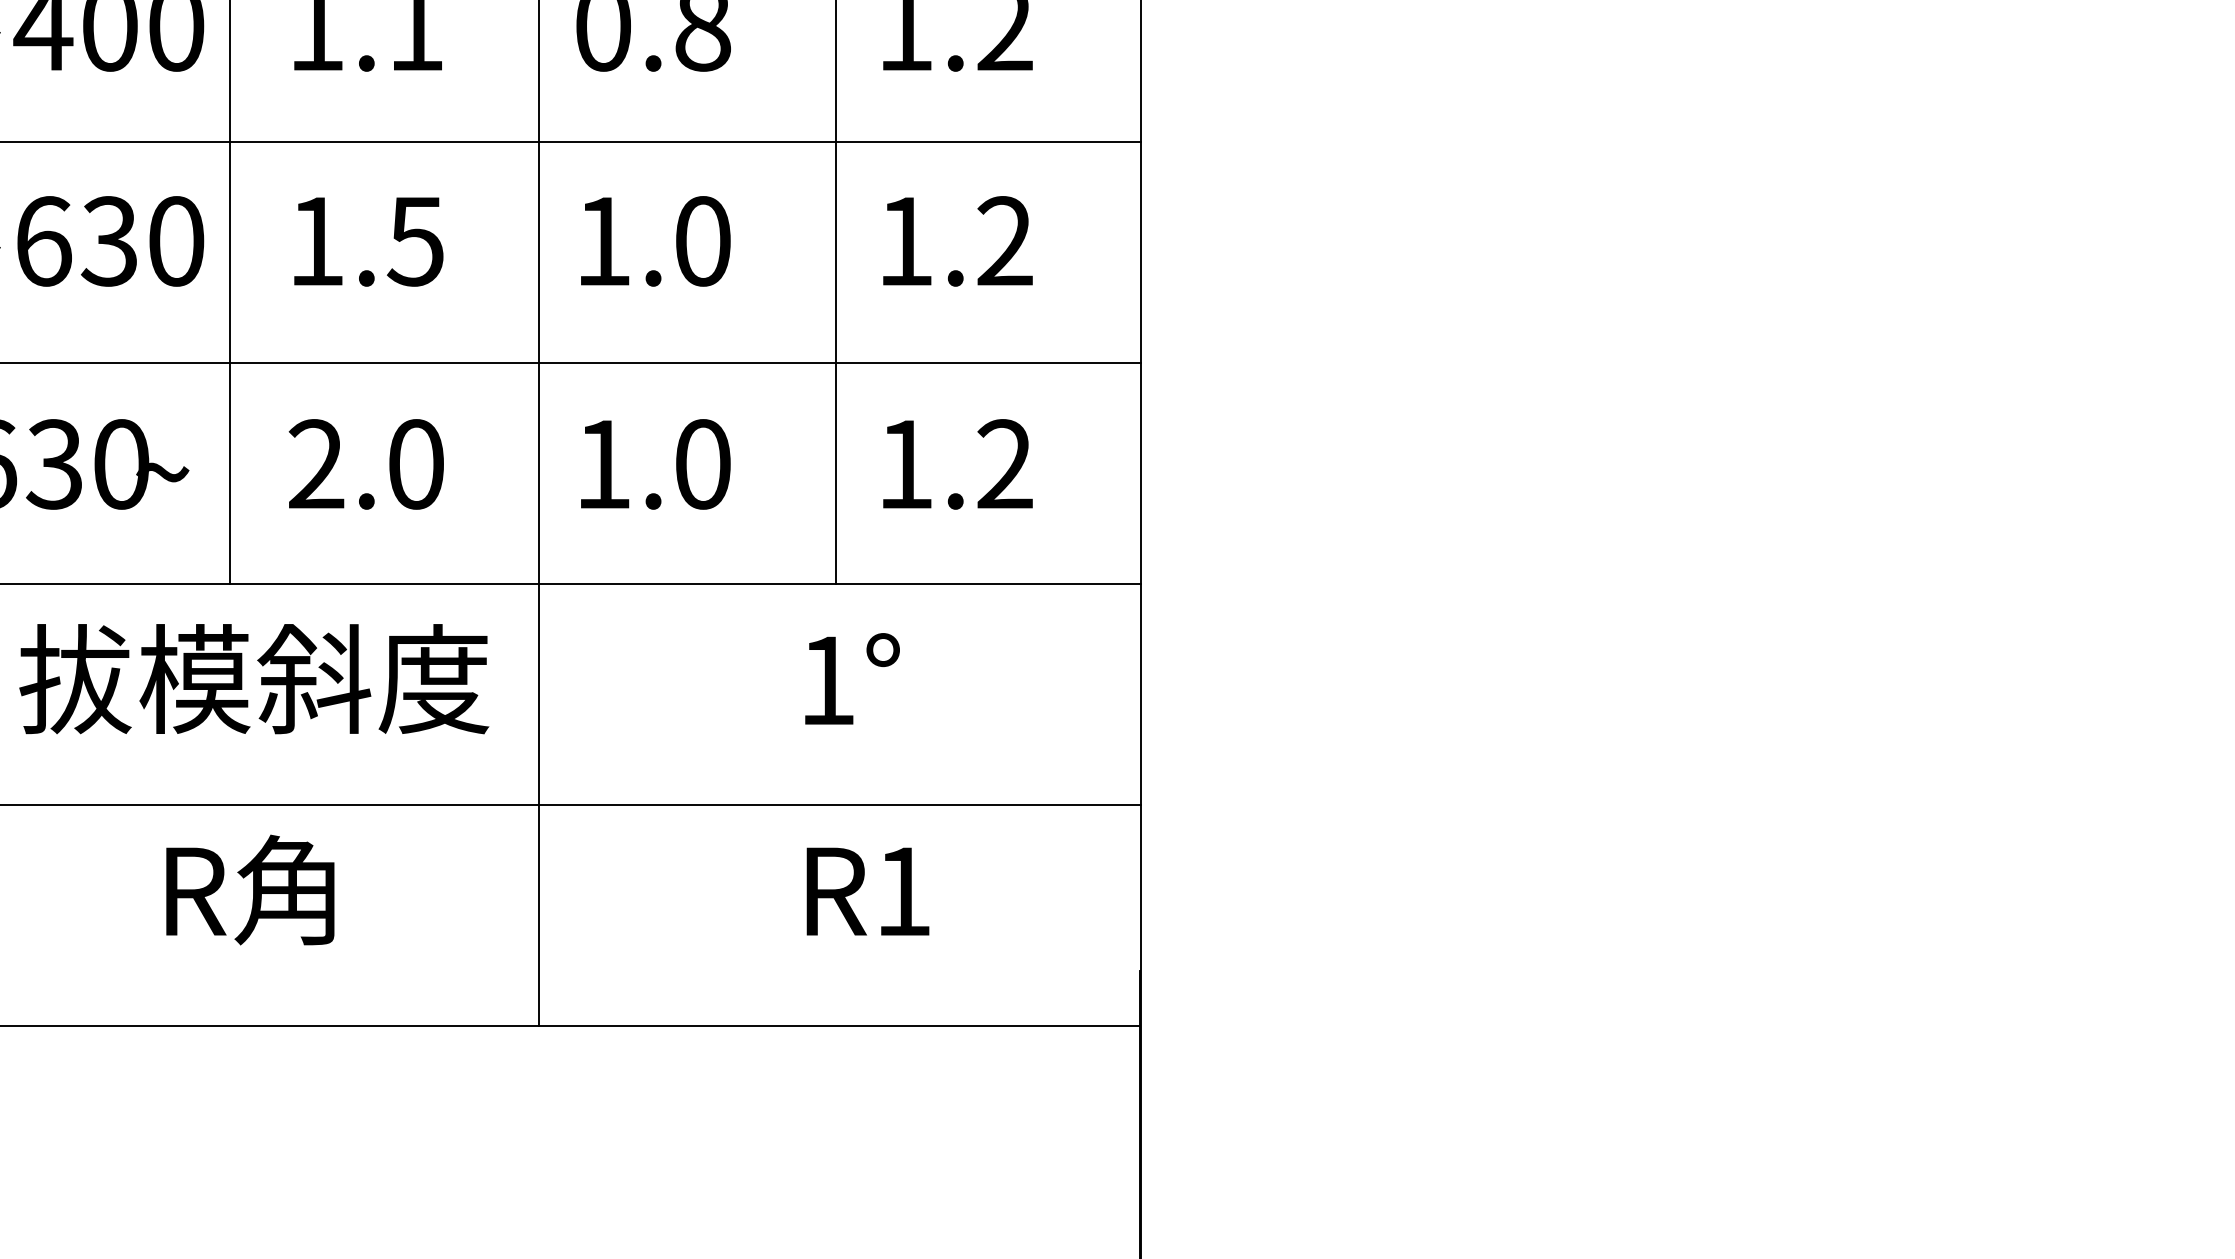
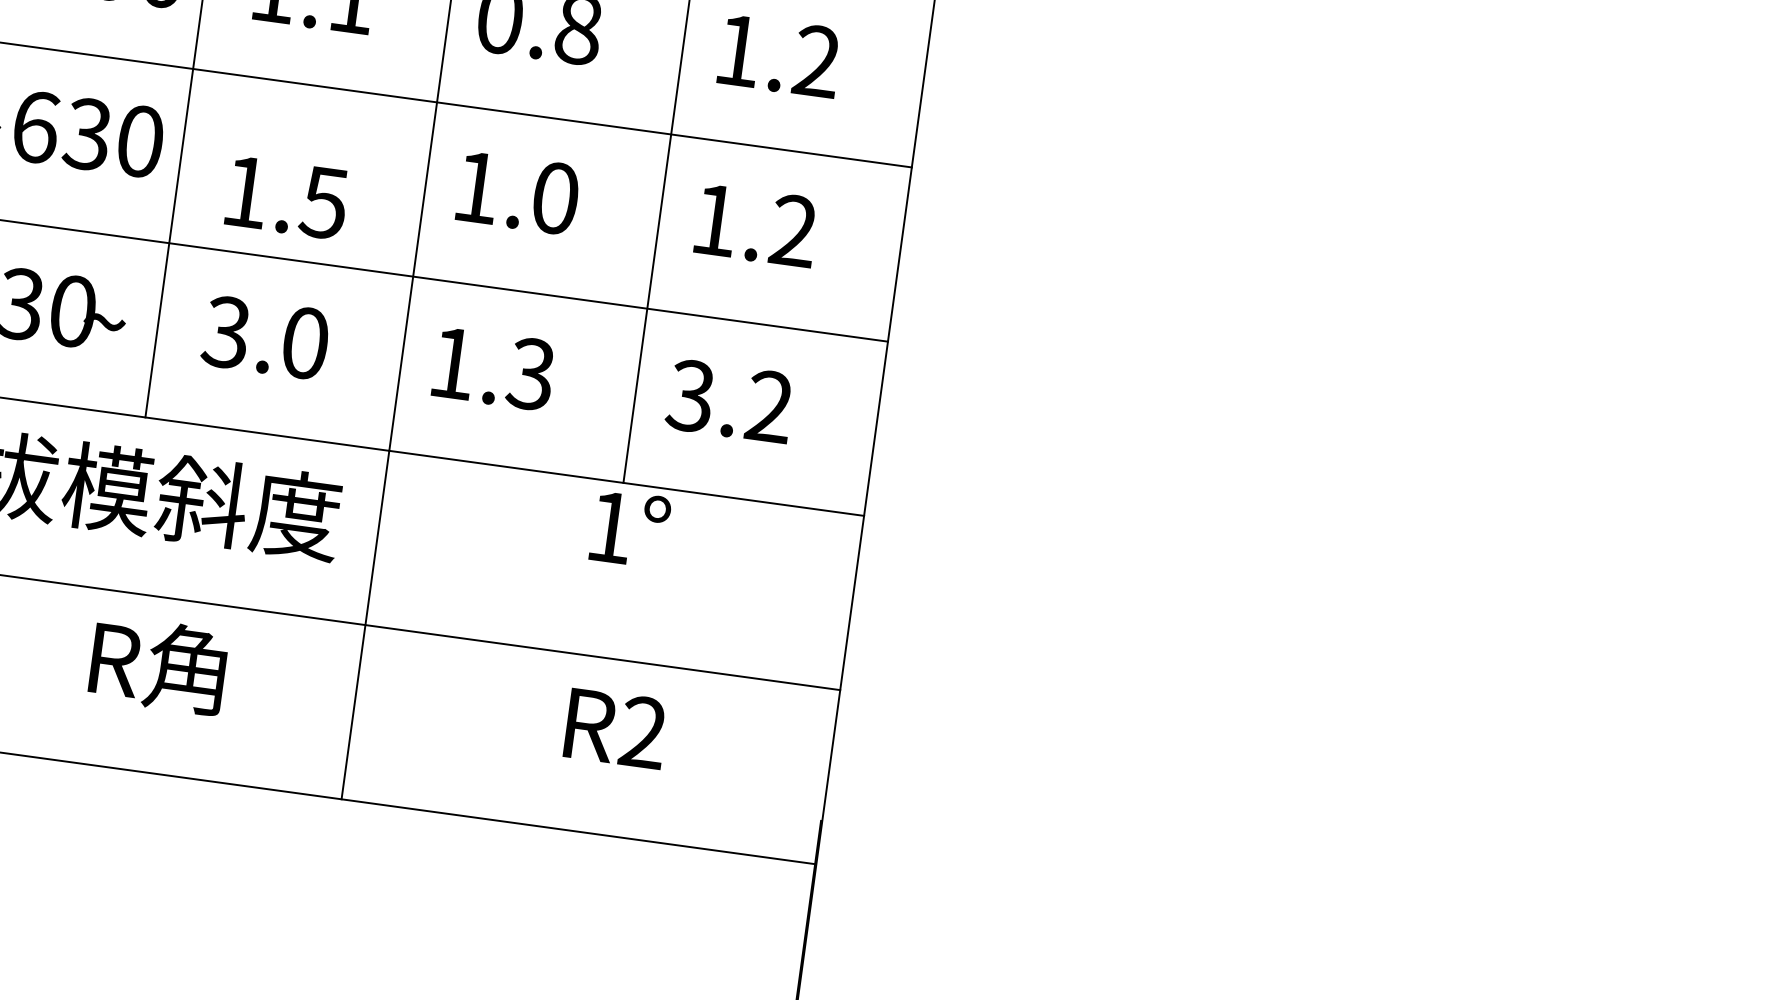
text: (368, 241) -> (286, 197), moved
text: (315, 464) -> (225, 332), 2.0 -> 3.0
text: (701, 464) -> (530, 374), 1.0 -> 1.3
text: (904, 464) -> (690, 396), 1.2 -> 3.2
text: (852, 678) -> (630, 528), moved
text: (250, 889) -> (158, 664), moved
text: (903, 890) -> (643, 731), R1 -> R2

